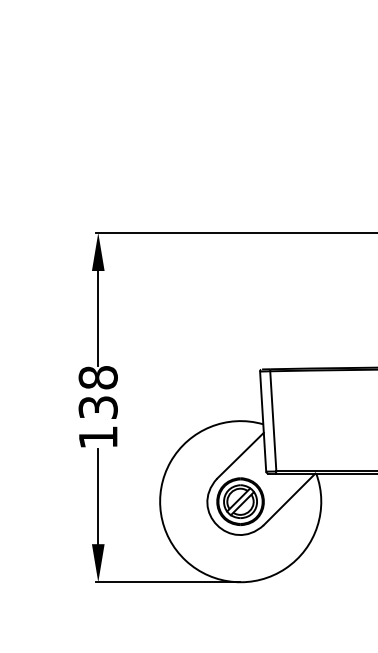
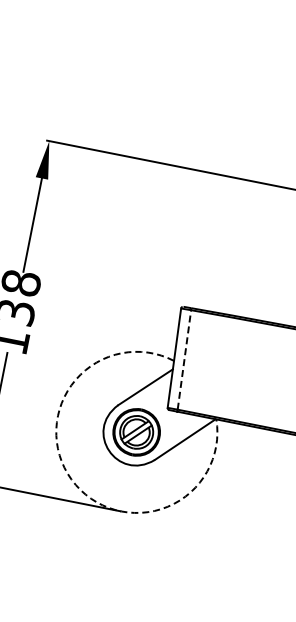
line: (273, 420) -> (184, 359), solid -> dashed
arc: (185, 560) -> (71, 479), solid -> dashed

